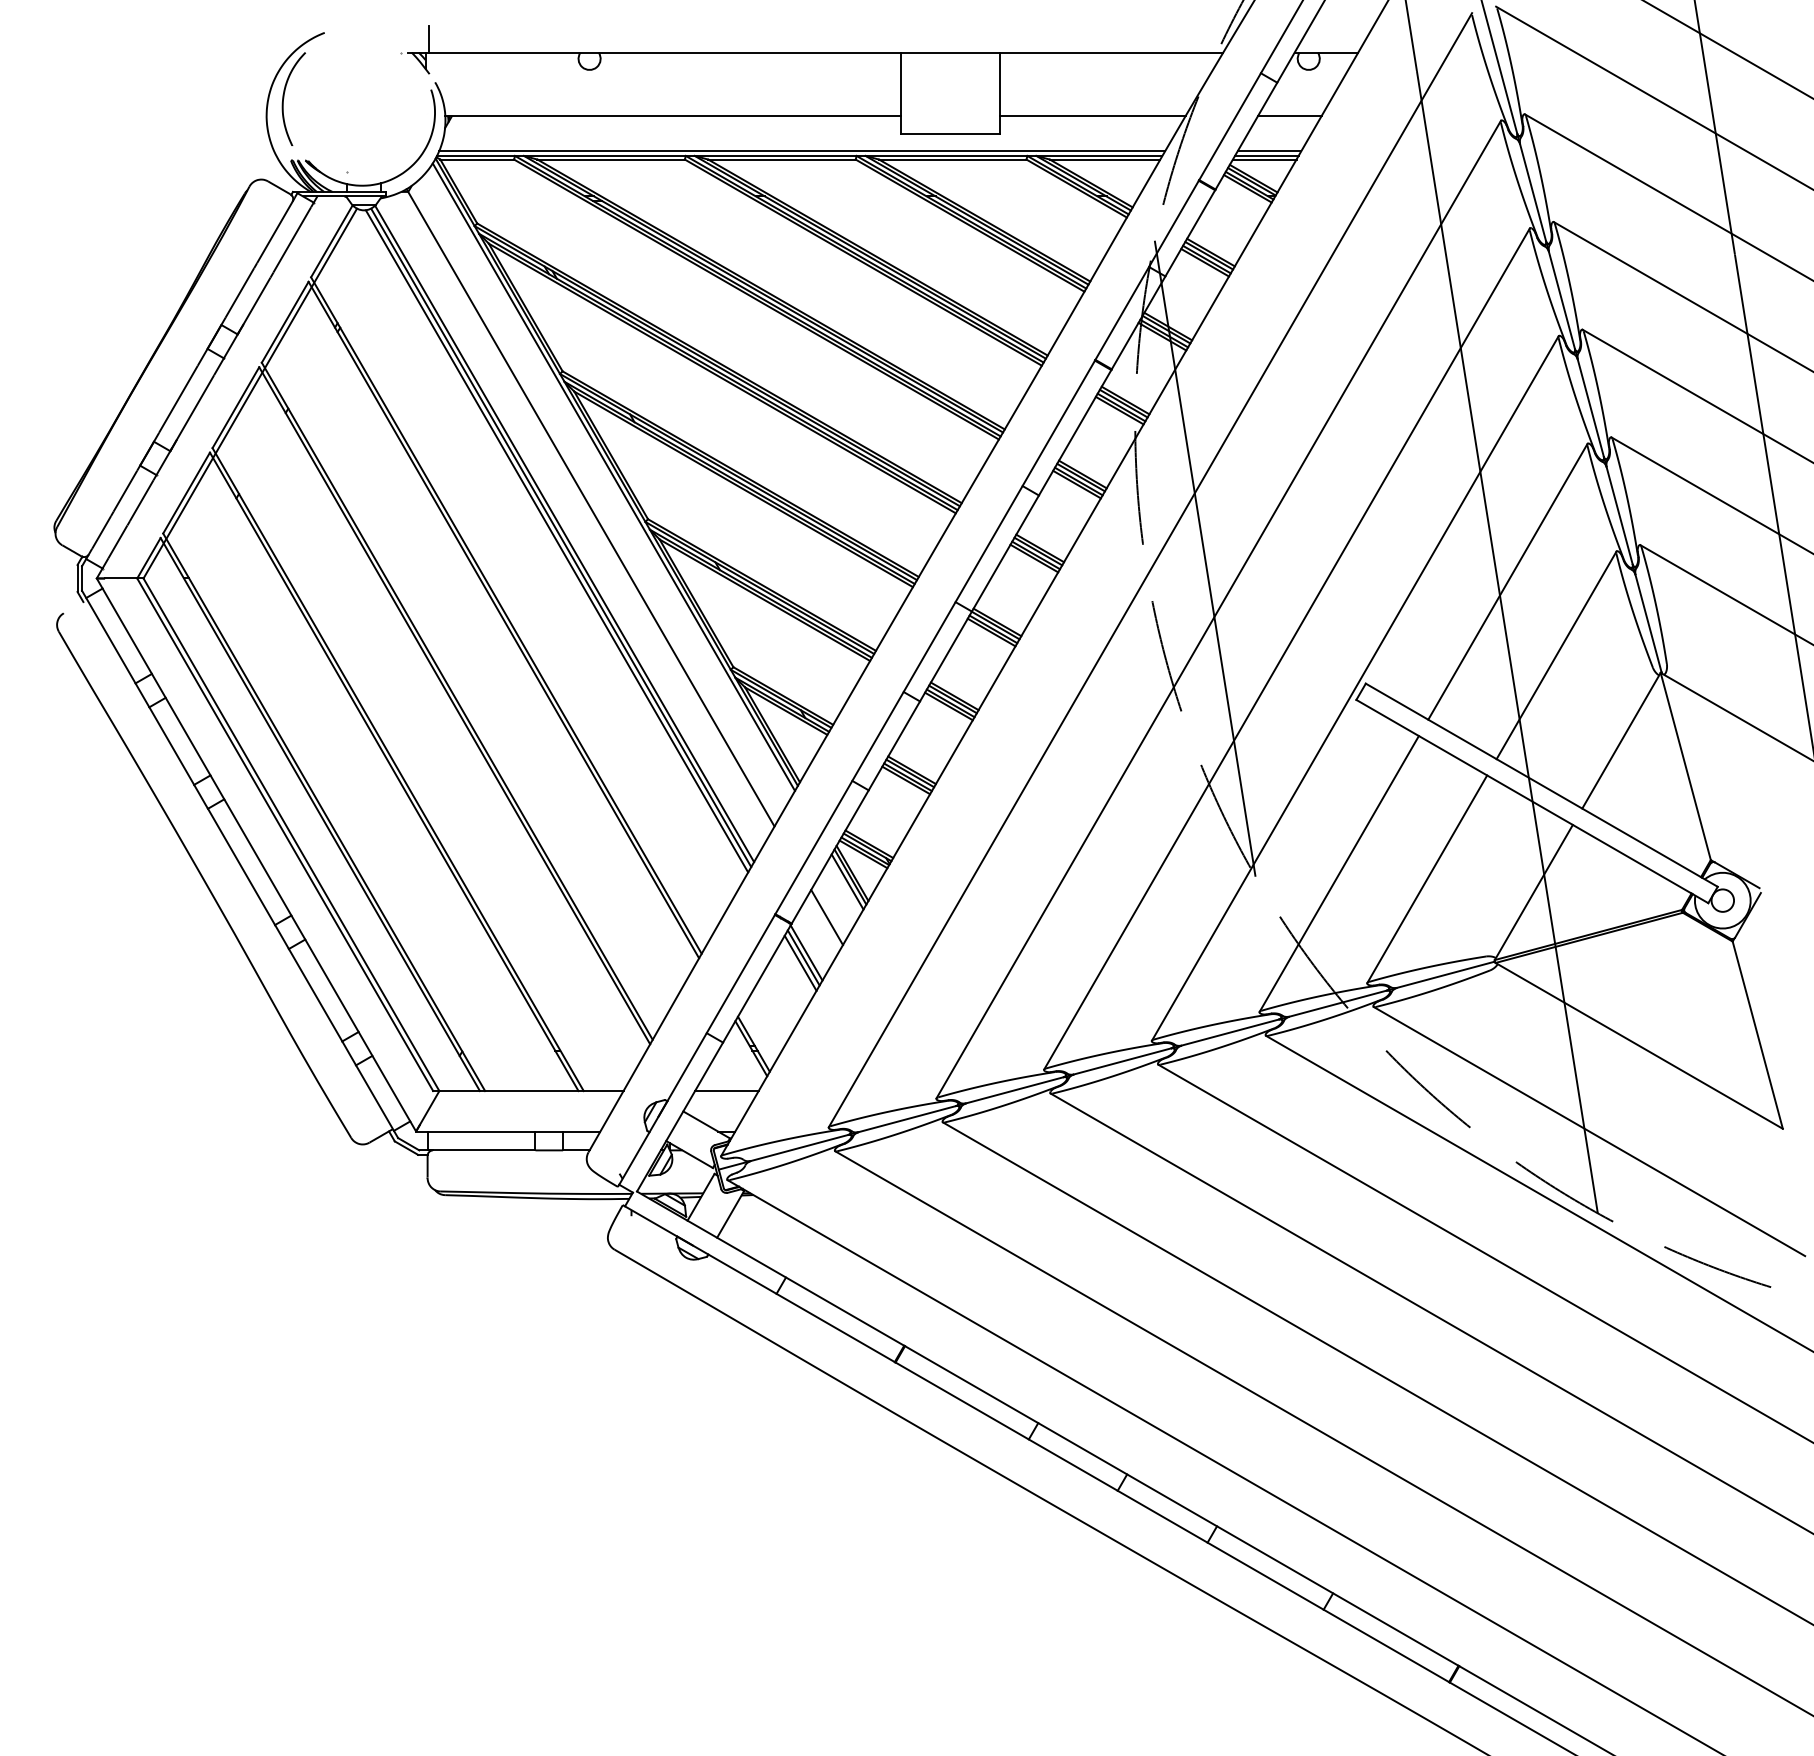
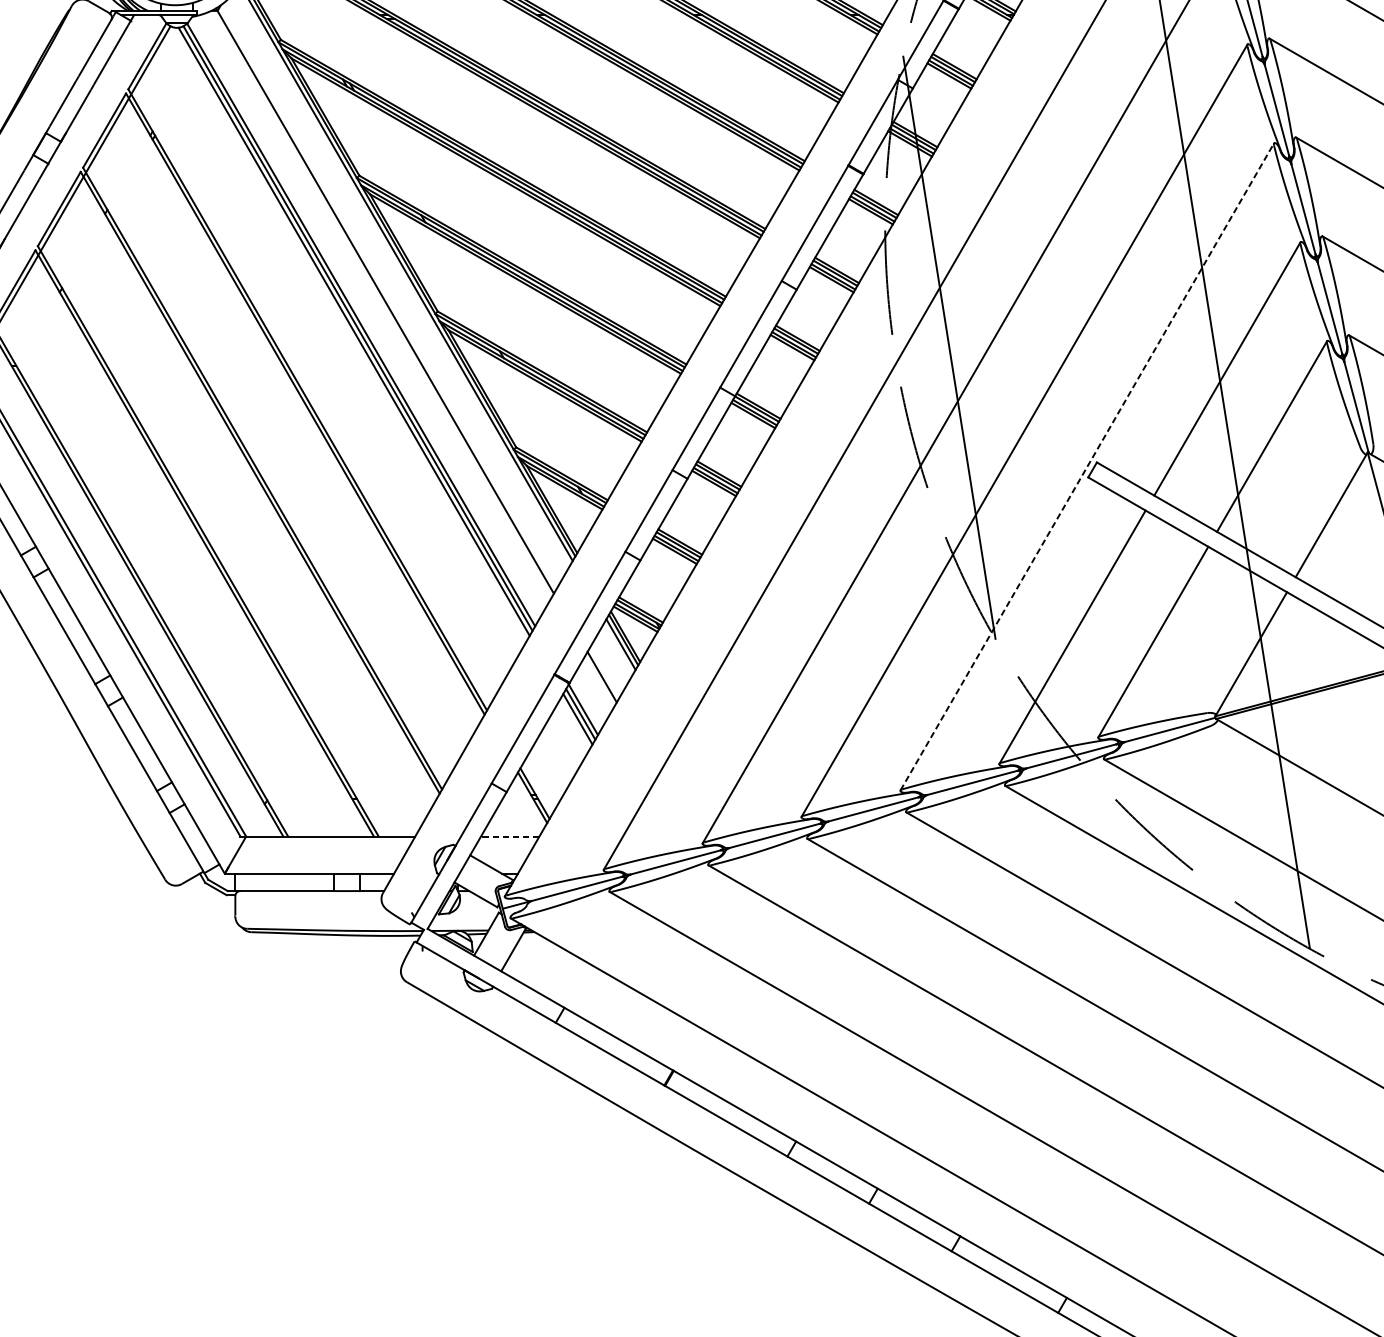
line: (1355, 688) -> (1087, 466), solid -> dashed
line: (726, 1091) -> (509, 837), solid -> dashed

